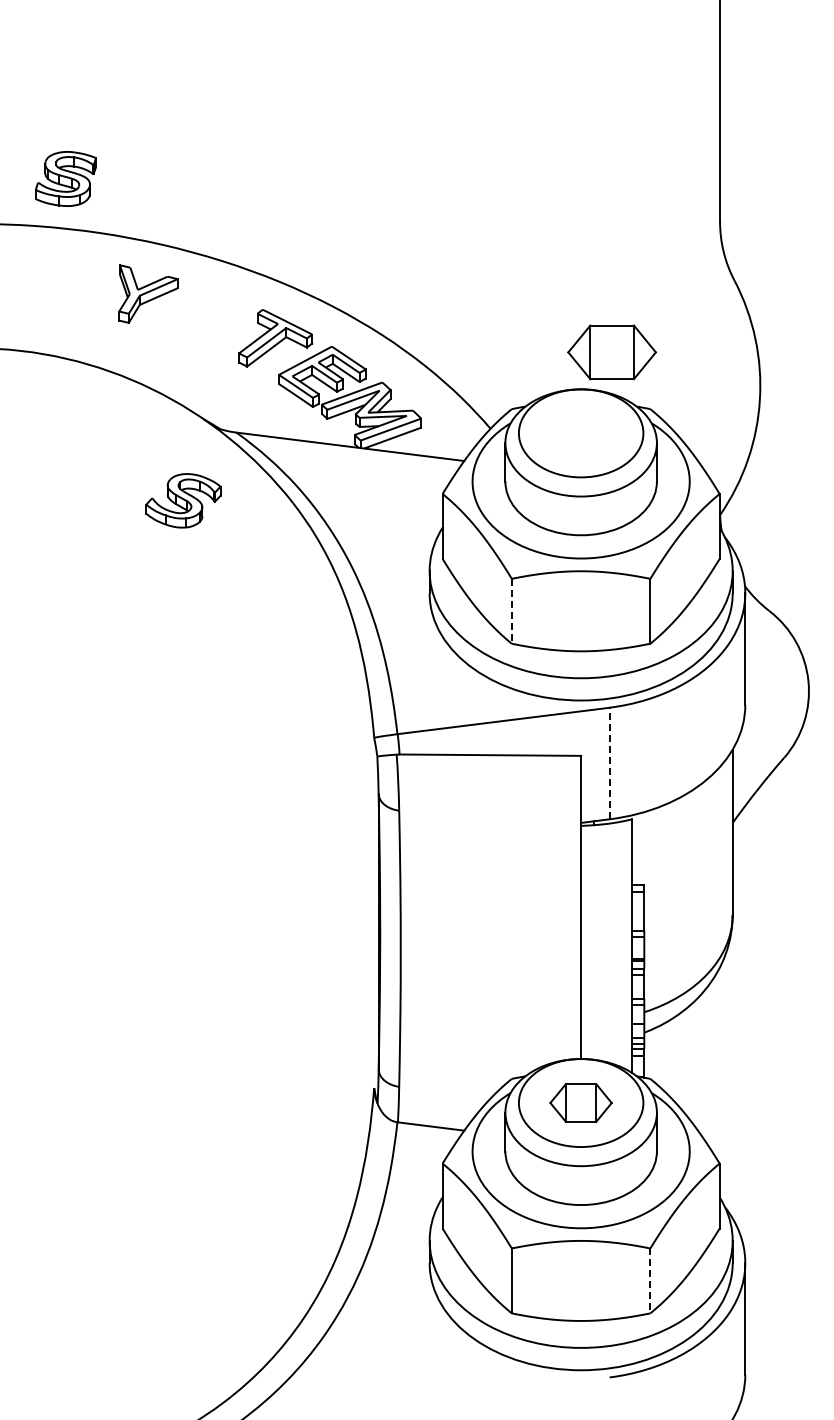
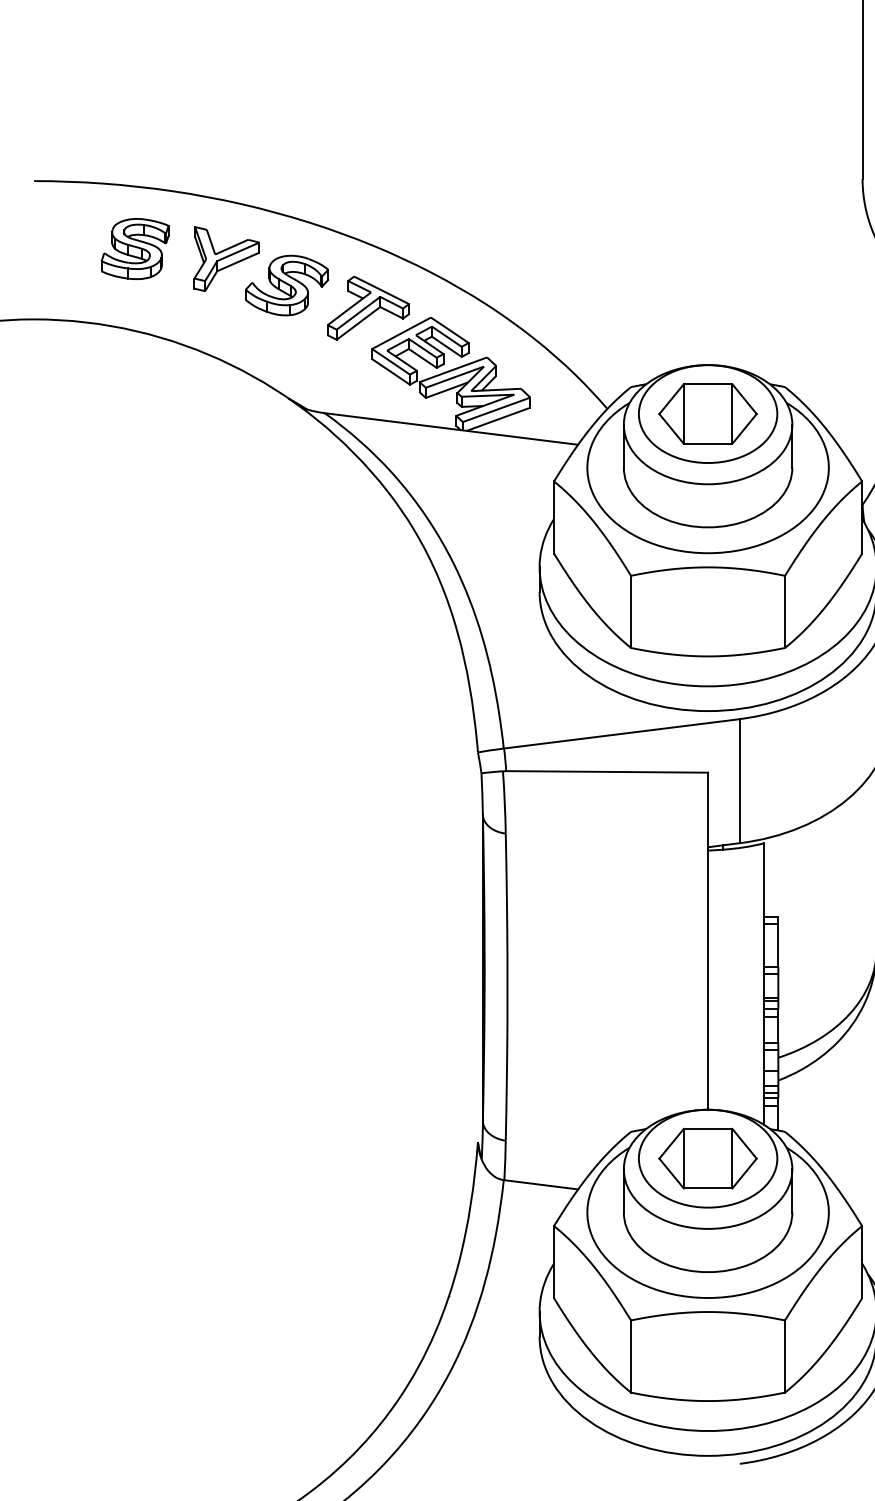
part: (65, 178) -> (134, 248), moved
part: (611, 352) -> (707, 414), moved
part: (183, 500) -> (287, 285), moved
line: (511, 611) -> (630, 612), dashed -> solid
line: (609, 763) -> (739, 781), dashed -> solid
part: (580, 1102) -> (707, 1158), size x1.43
line: (650, 1281) -> (785, 1357), dashed -> solid

